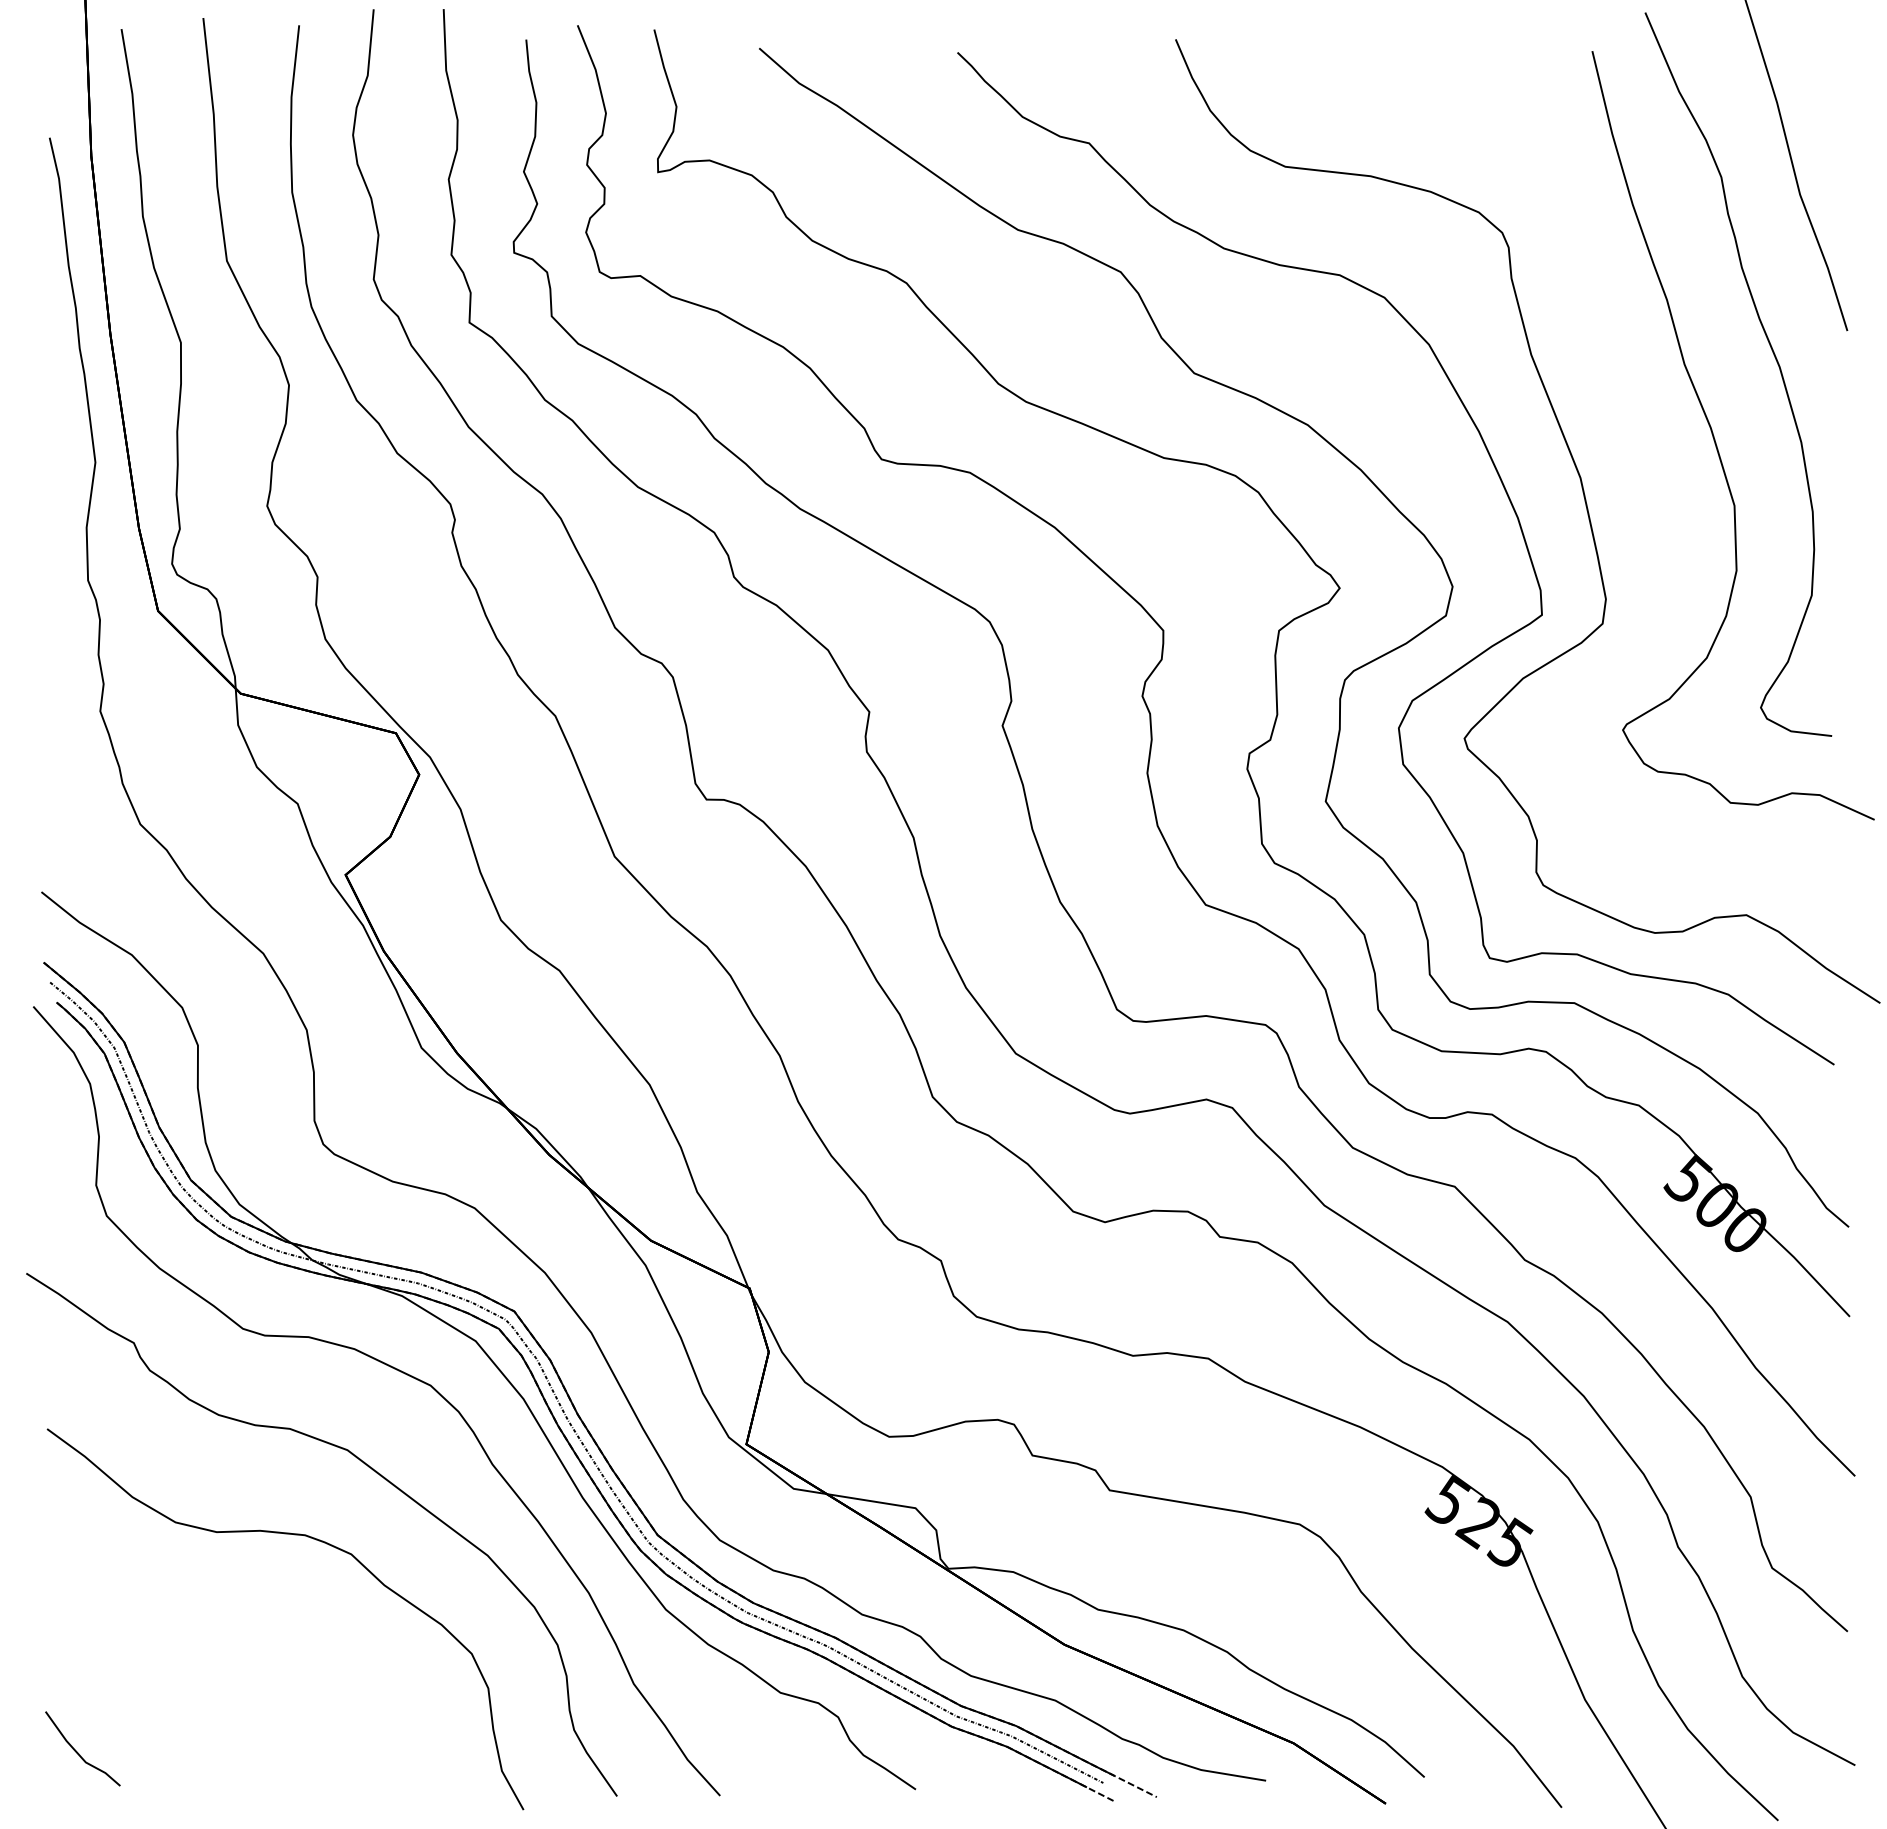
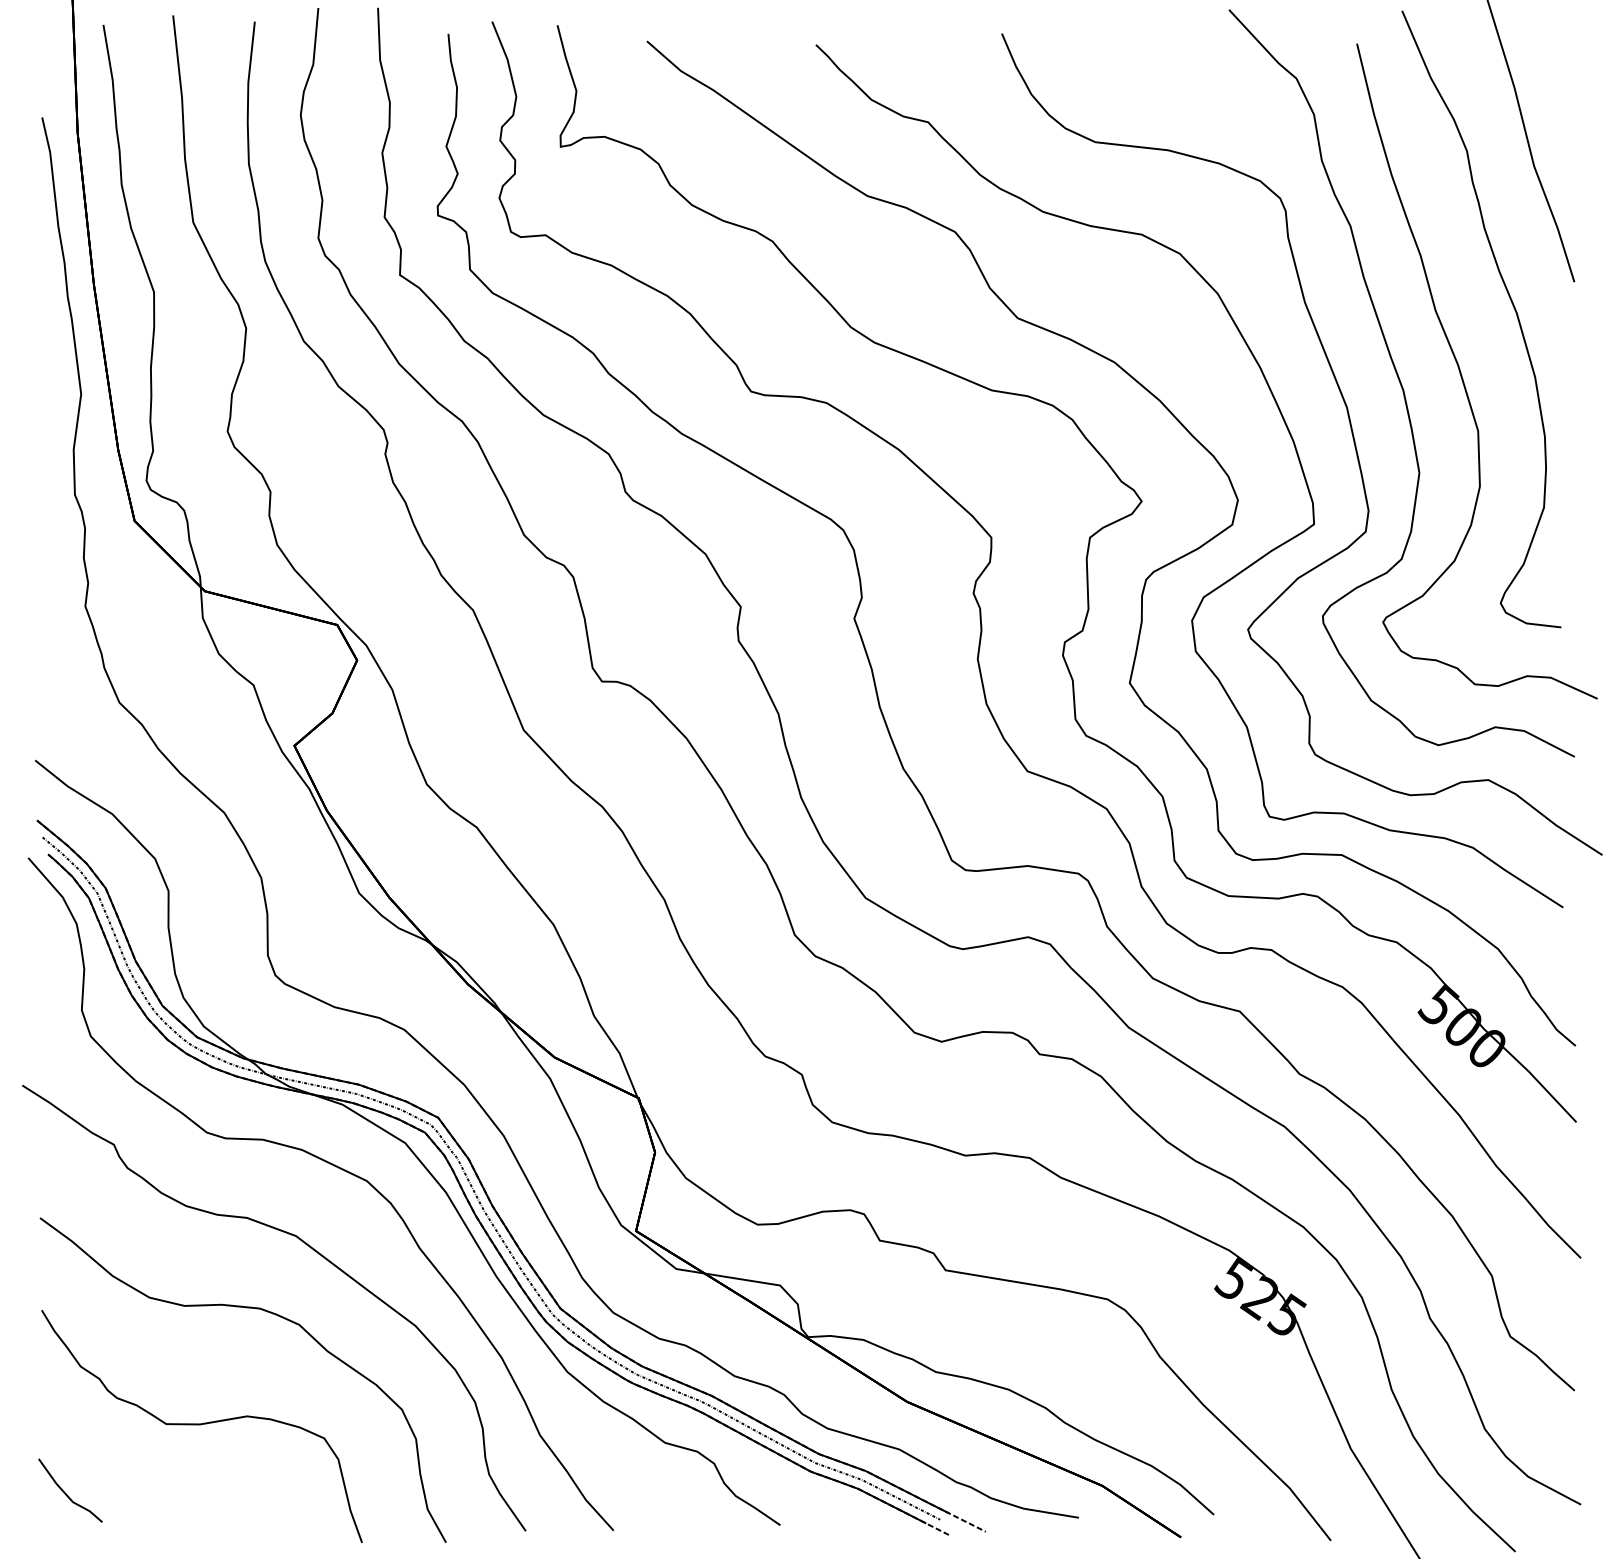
curve: (1644, 449) -> (1401, 383), added
curve: (236, 1671) -> (201, 1424), added

